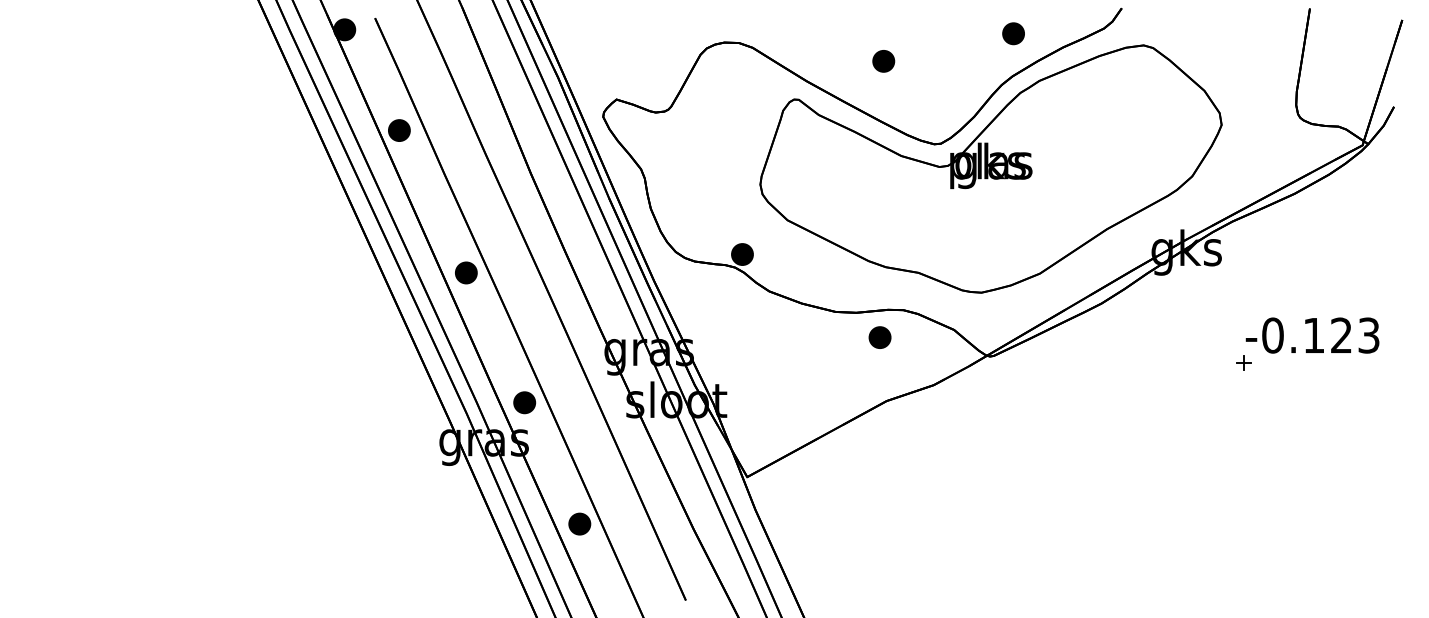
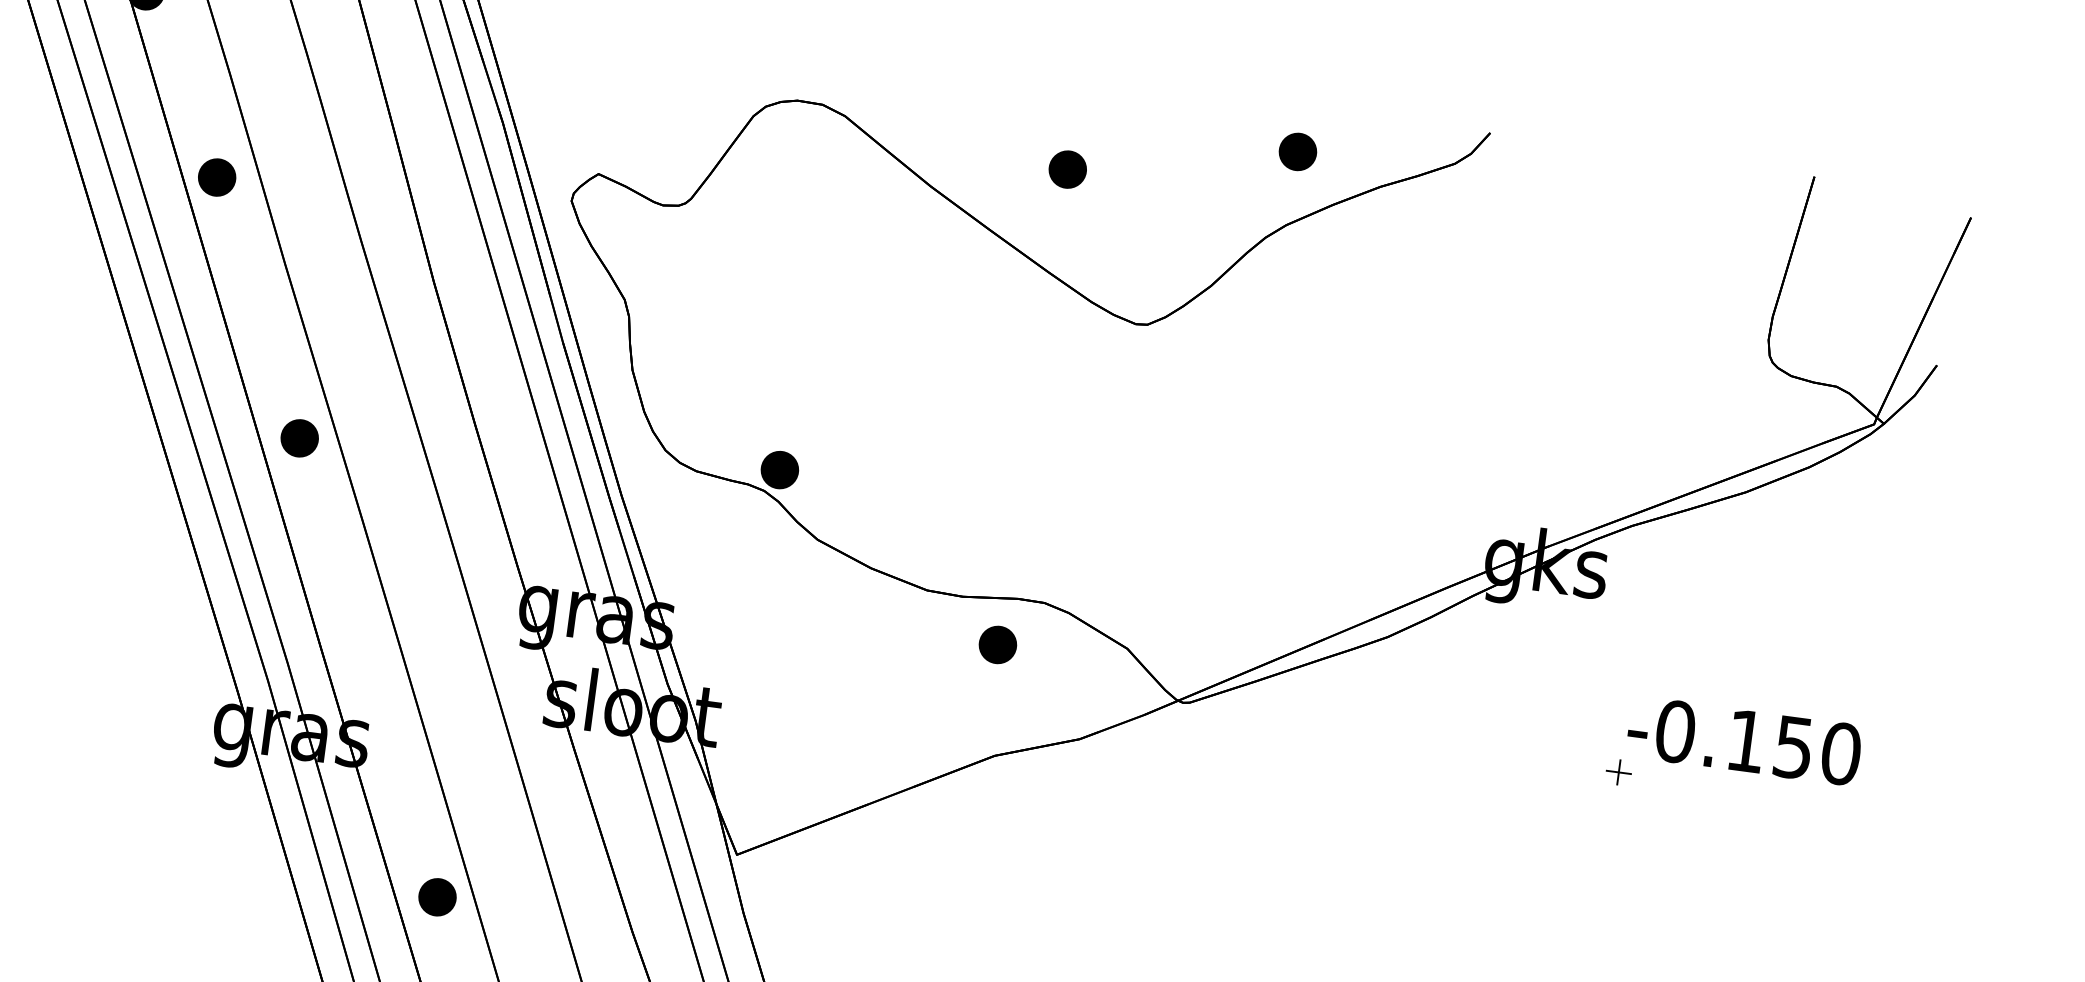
part: (990, 168) -> (1227, 378), removed
text: (1355, 335) -> (1817, 750), -0.123 -> -0.150
part: (524, 402) -> (370, 674), removed

